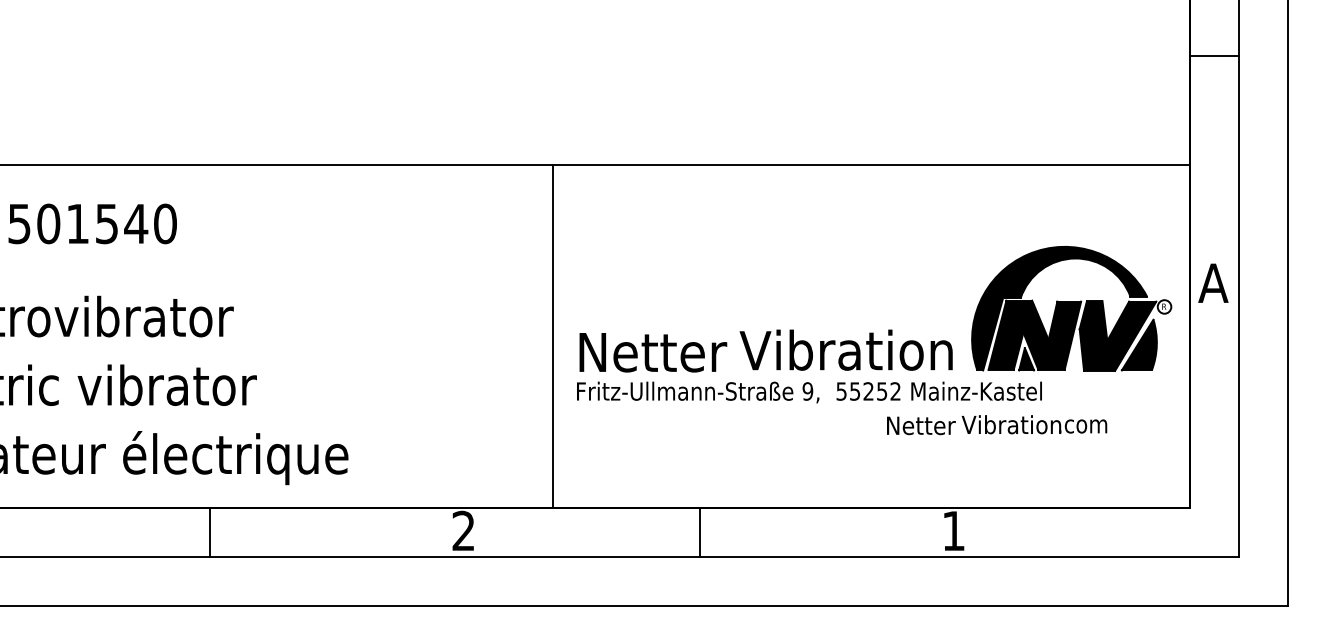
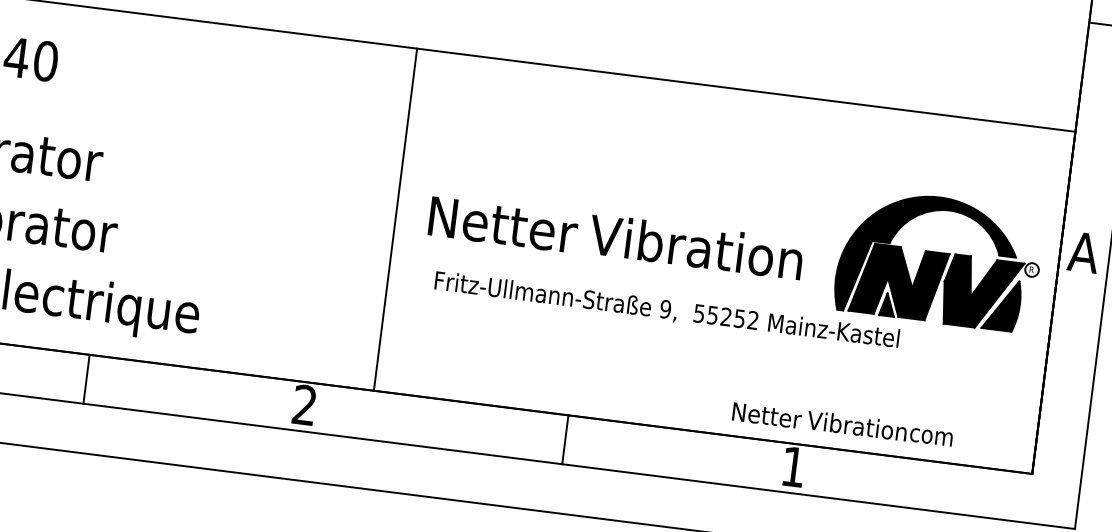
line: (553, 336) -> (395, 219), moved
text: (765, 350) -> (615, 237), moved
text: (997, 425) -> (843, 425), moved
line: (210, 532) -> (86, 379), moved
line: (700, 532) -> (565, 439), moved

